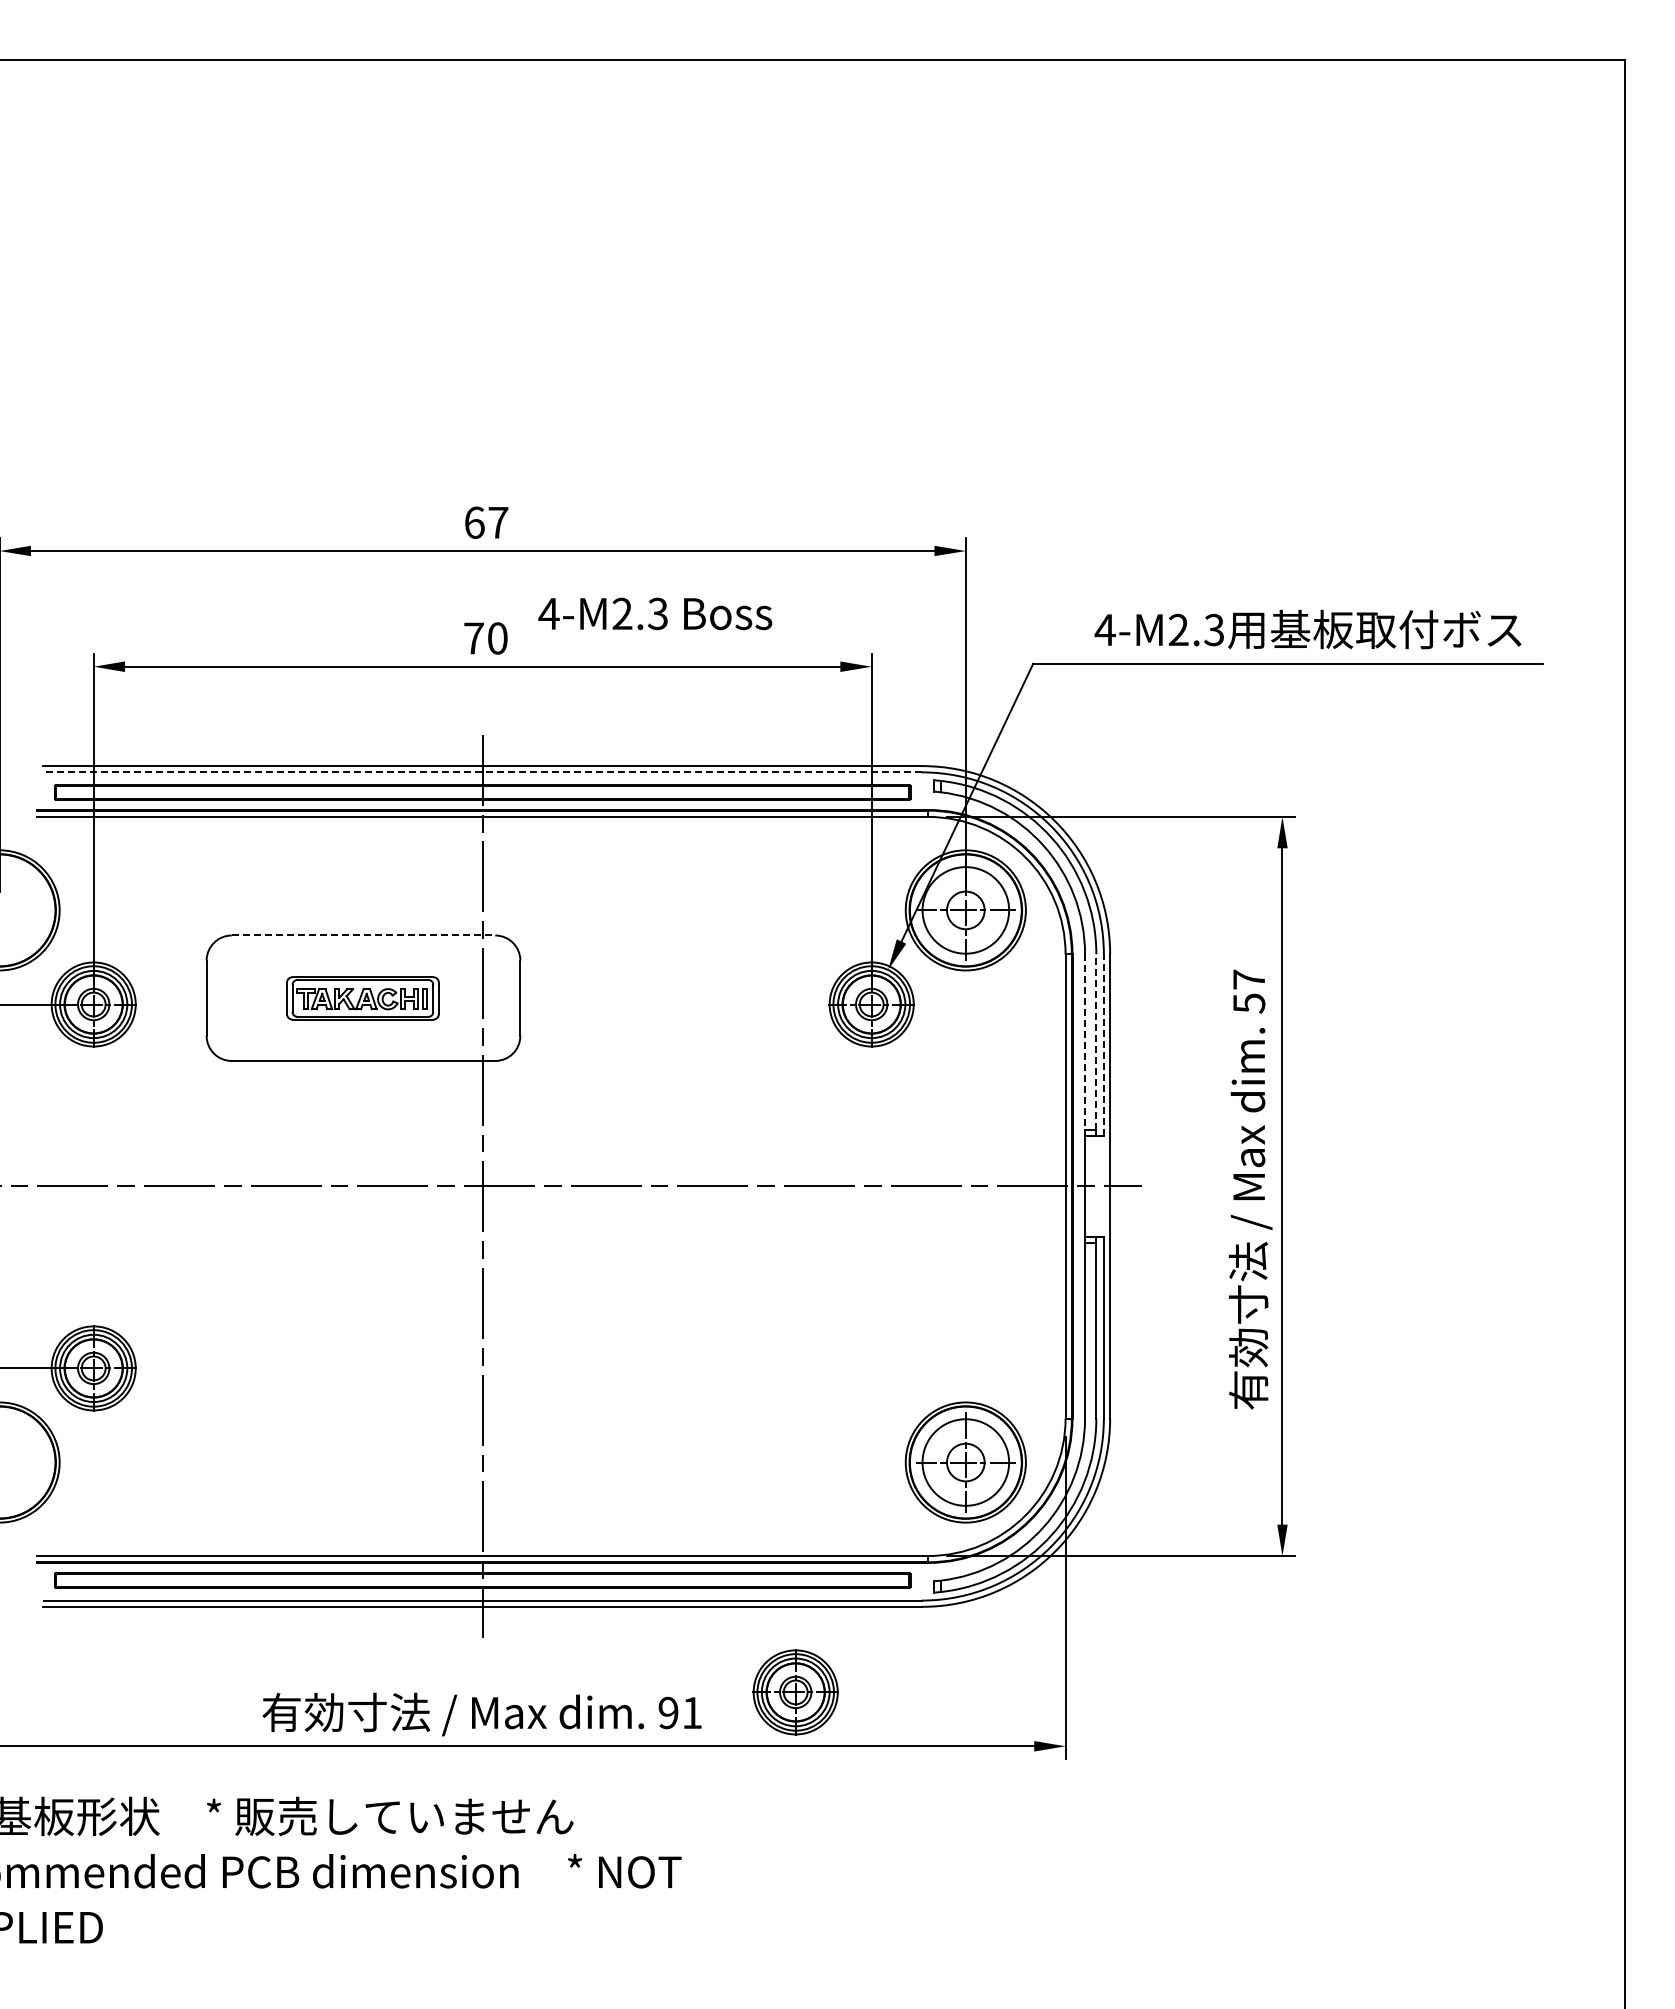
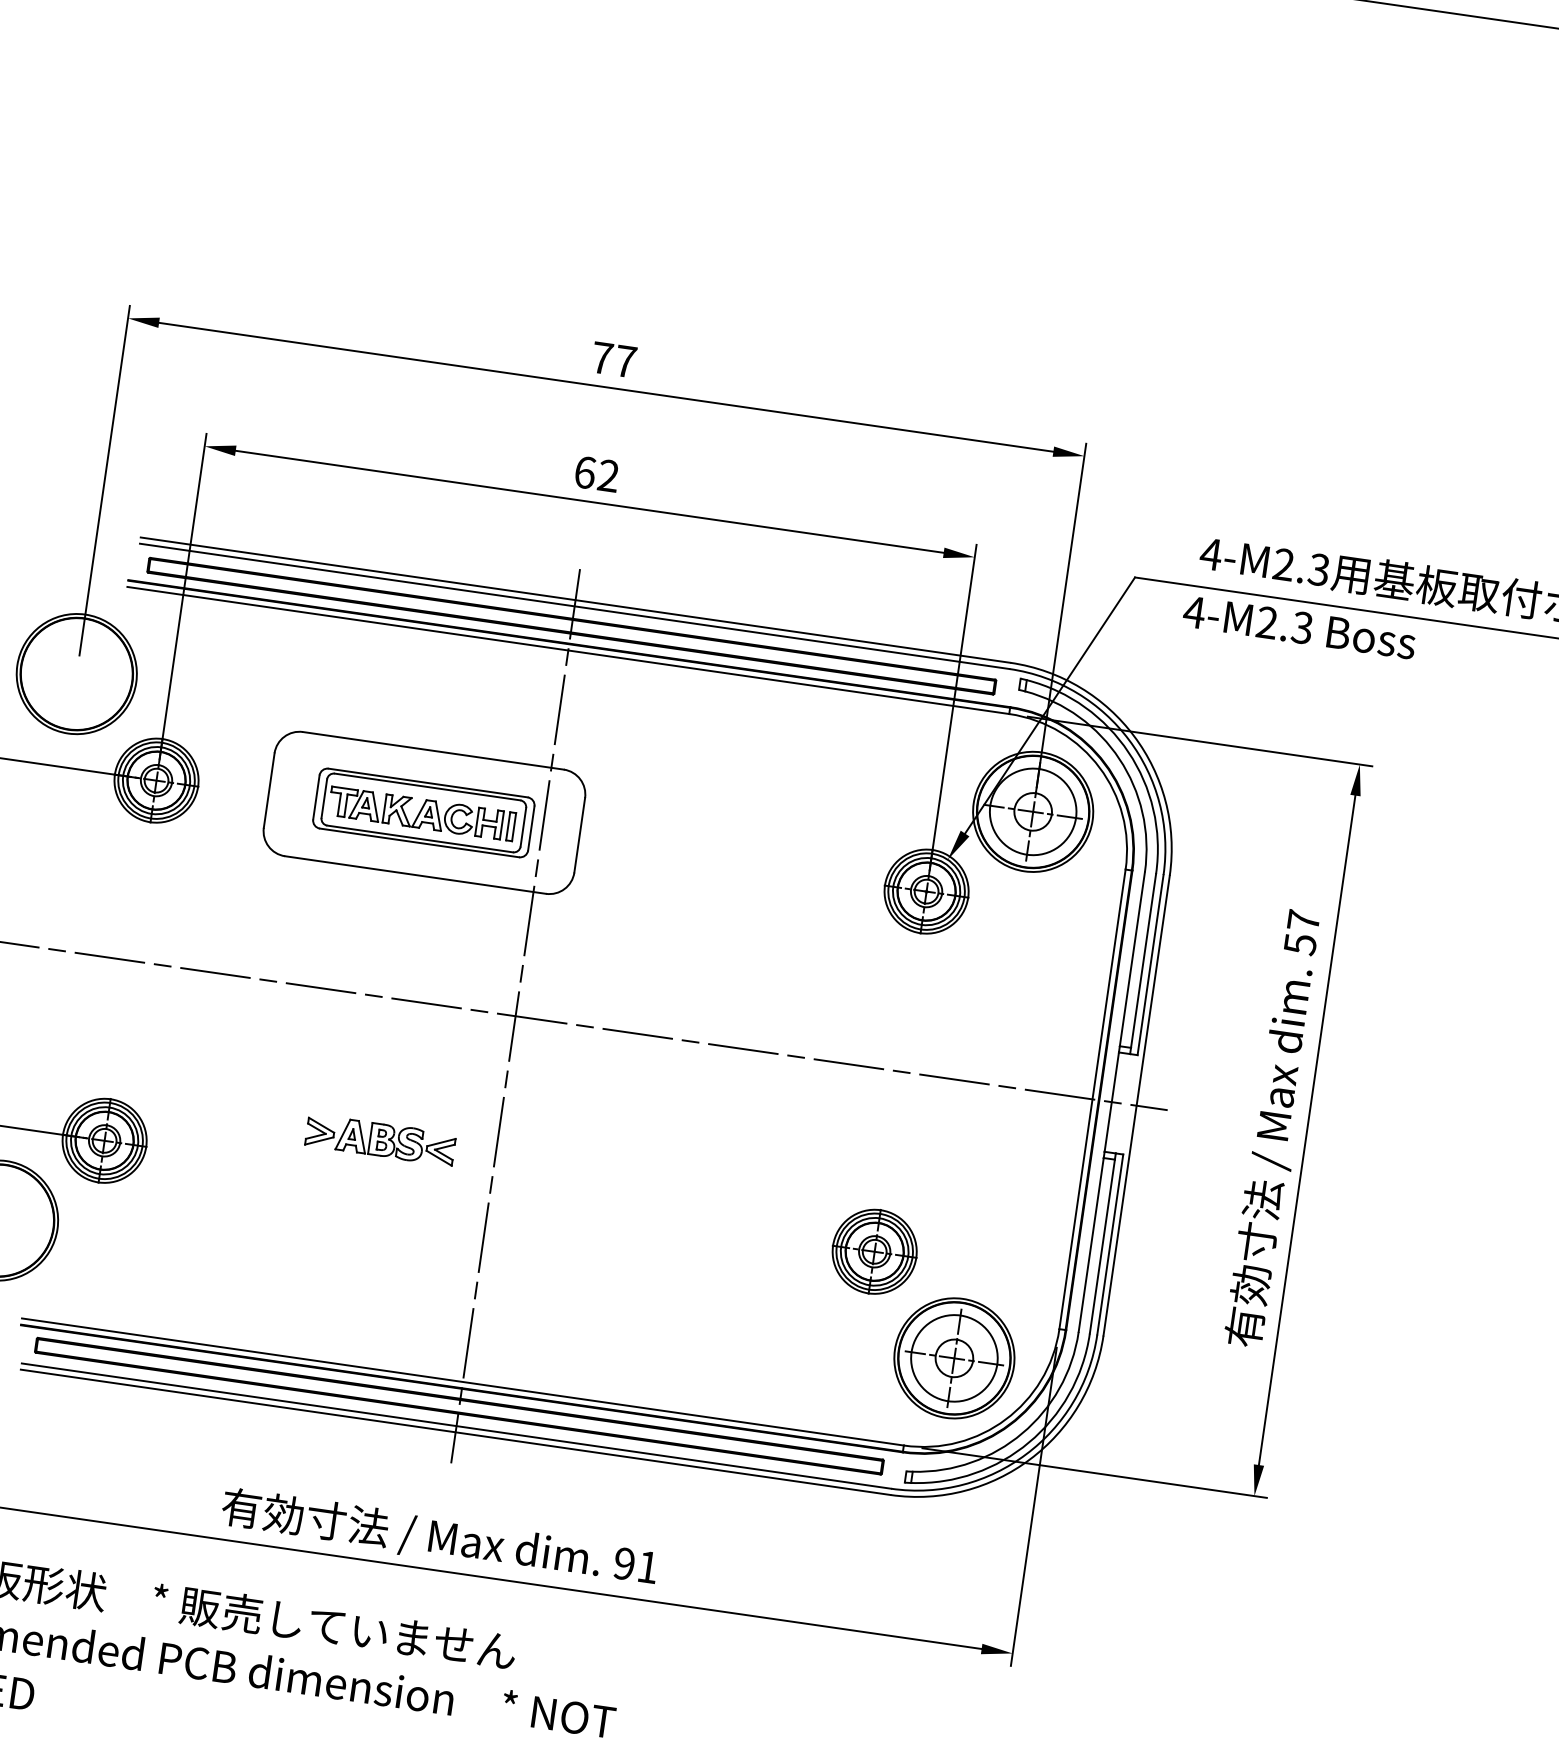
text: (474, 522) -> (602, 357), 67 -> 77
text: (655, 613) -> (1299, 627), moved
text: (485, 638) -> (596, 474), 70 -> 62
line: (482, 772) -> (574, 606), dashed -> solid
line: (363, 935) -> (433, 750), dashed -> solid
part: (362, 998) -> (423, 813), size x1.43
line: (1085, 1042) -> (1132, 959), dashed -> solid
line: (1096, 1042) -> (1143, 961), dashed -> solid
line: (1103, 1045) -> (1150, 965), dashed -> solid
part: (366, 1328) -> (380, 1140), added
part: (795, 1692) -> (874, 1251), moved

